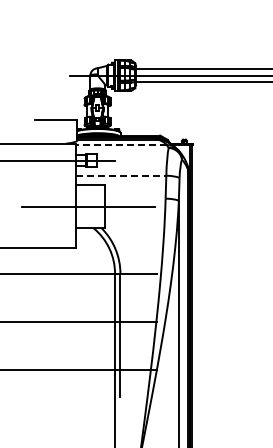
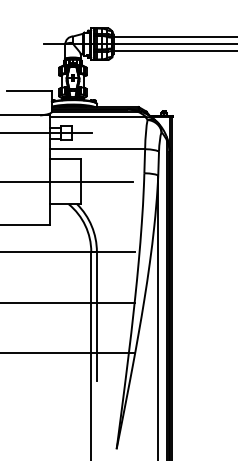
line: (120, 145) -> (97, 117), dashed -> solid
line: (121, 175) -> (98, 148), dashed -> solid

